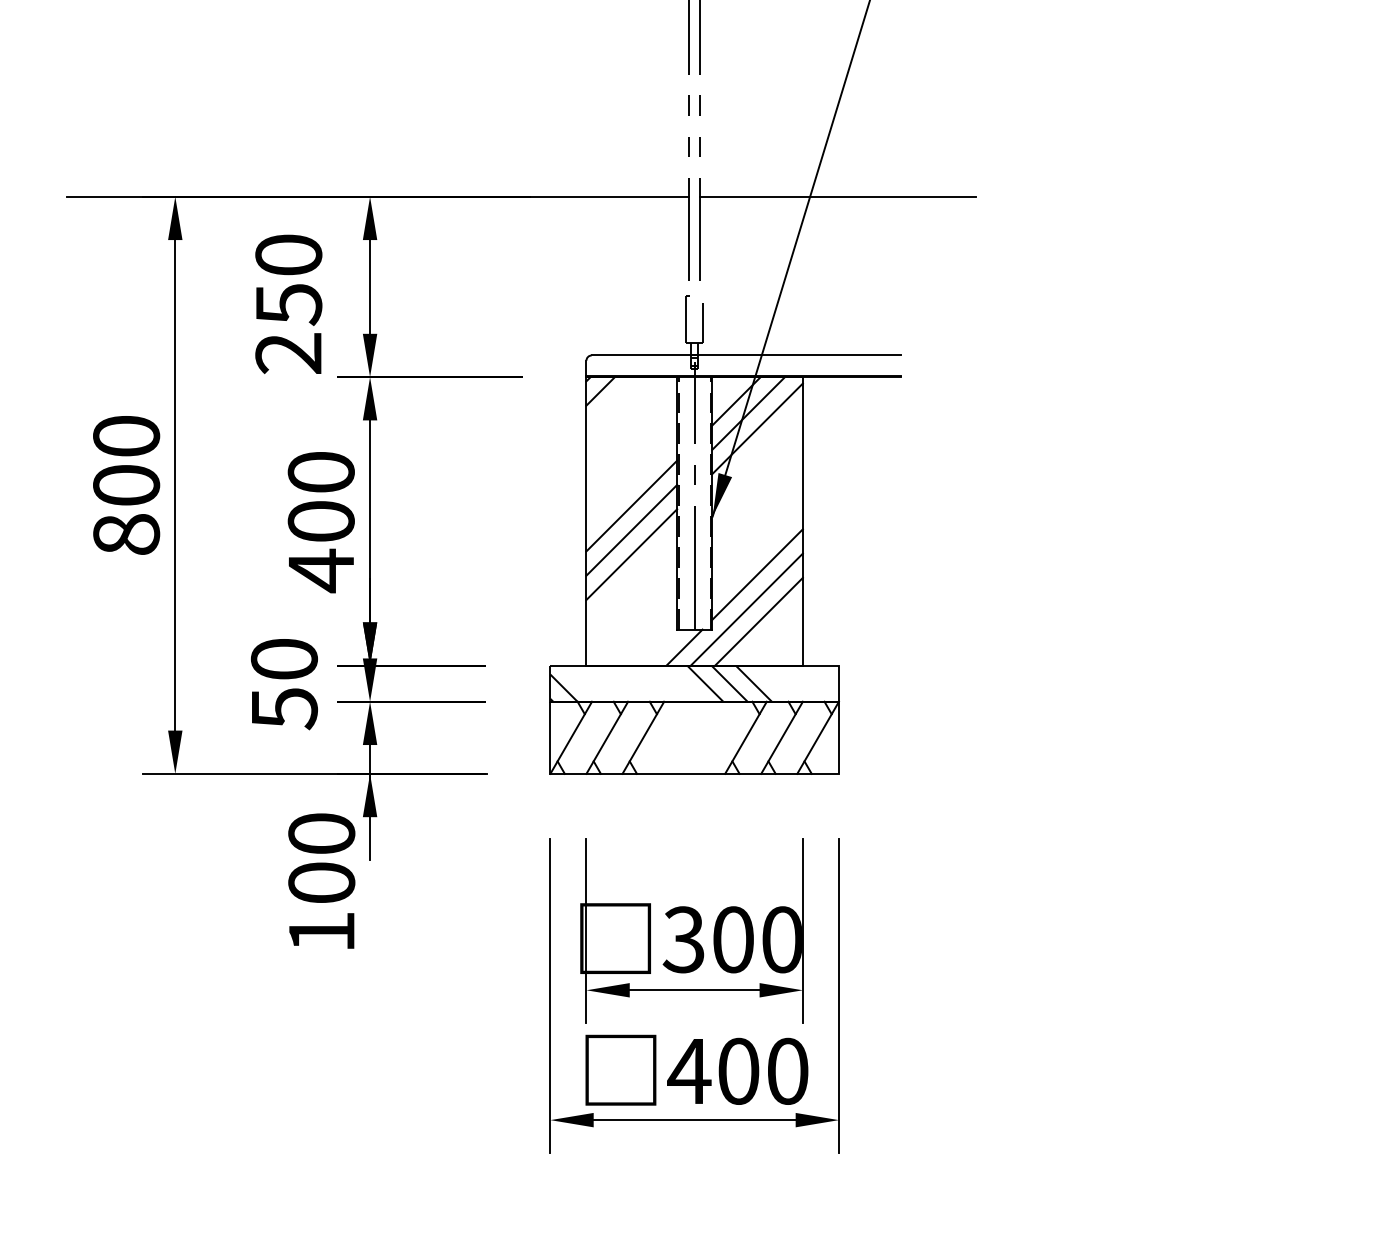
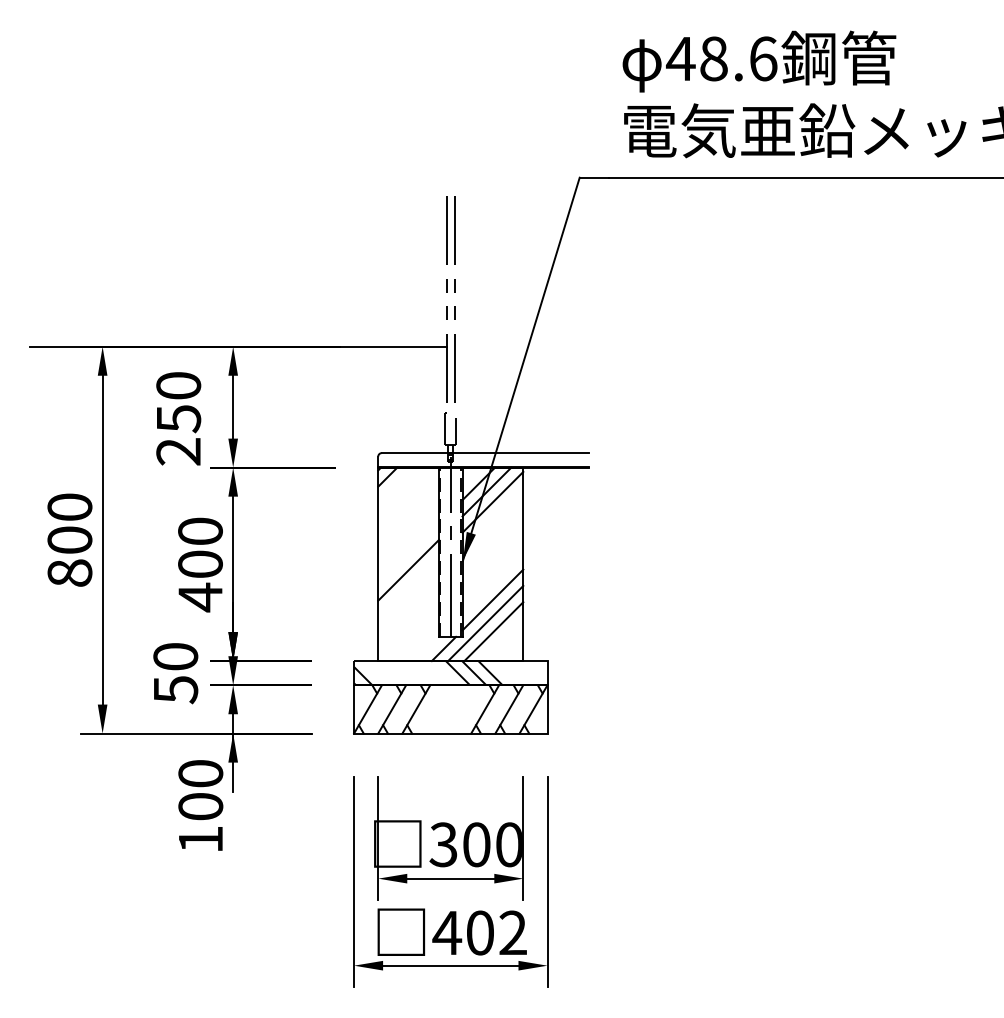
line: (837, 196) -> (546, 346), removed
line: (631, 505) -> (408, 553), removed
line: (631, 554) -> (408, 586), removed
text: (786, 1070) -> (512, 932), 400 -> 402

